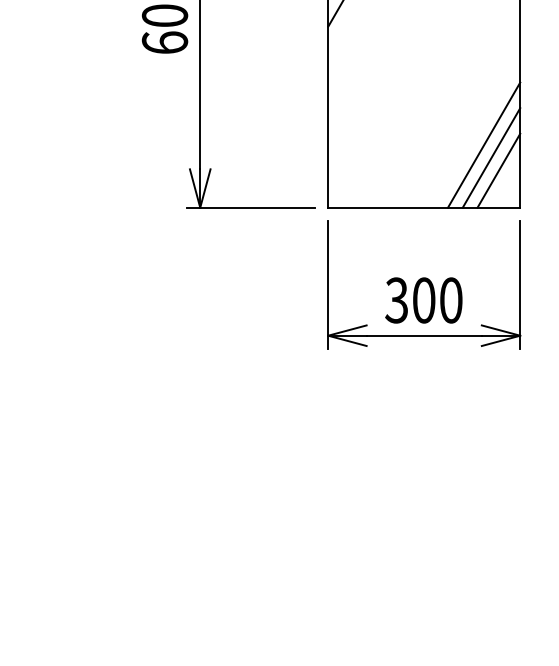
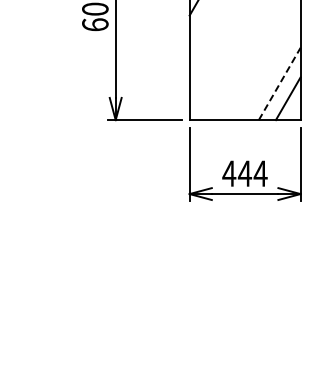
line: (483, 144) -> (279, 83), solid -> dashed
line: (490, 158) -> (283, 91), removed
text: (423, 300) -> (244, 173), 300 -> 444

